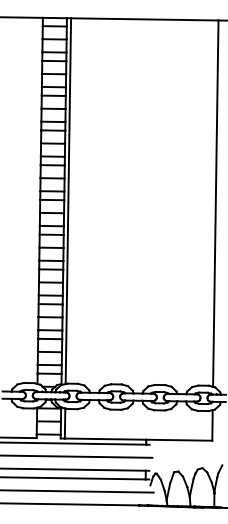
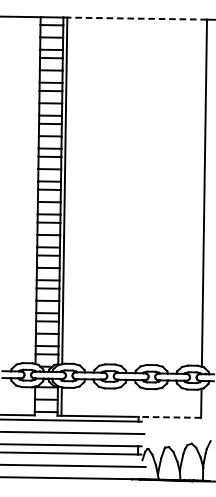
line: (144, 19) -> (136, 18), solid -> dashed
line: (179, 440) -> (170, 417), solid -> dashed

